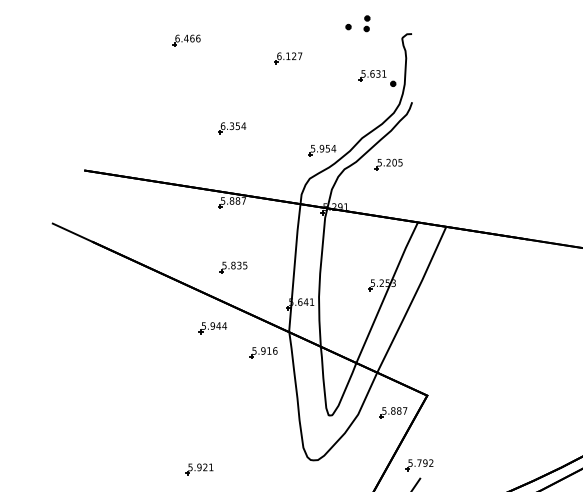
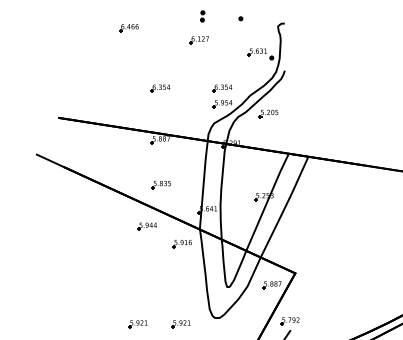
part: (366, 23) -> (202, 16), moved
part: (321, 128) -> (222, 88), added
part: (261, 469) -> (180, 324), added

